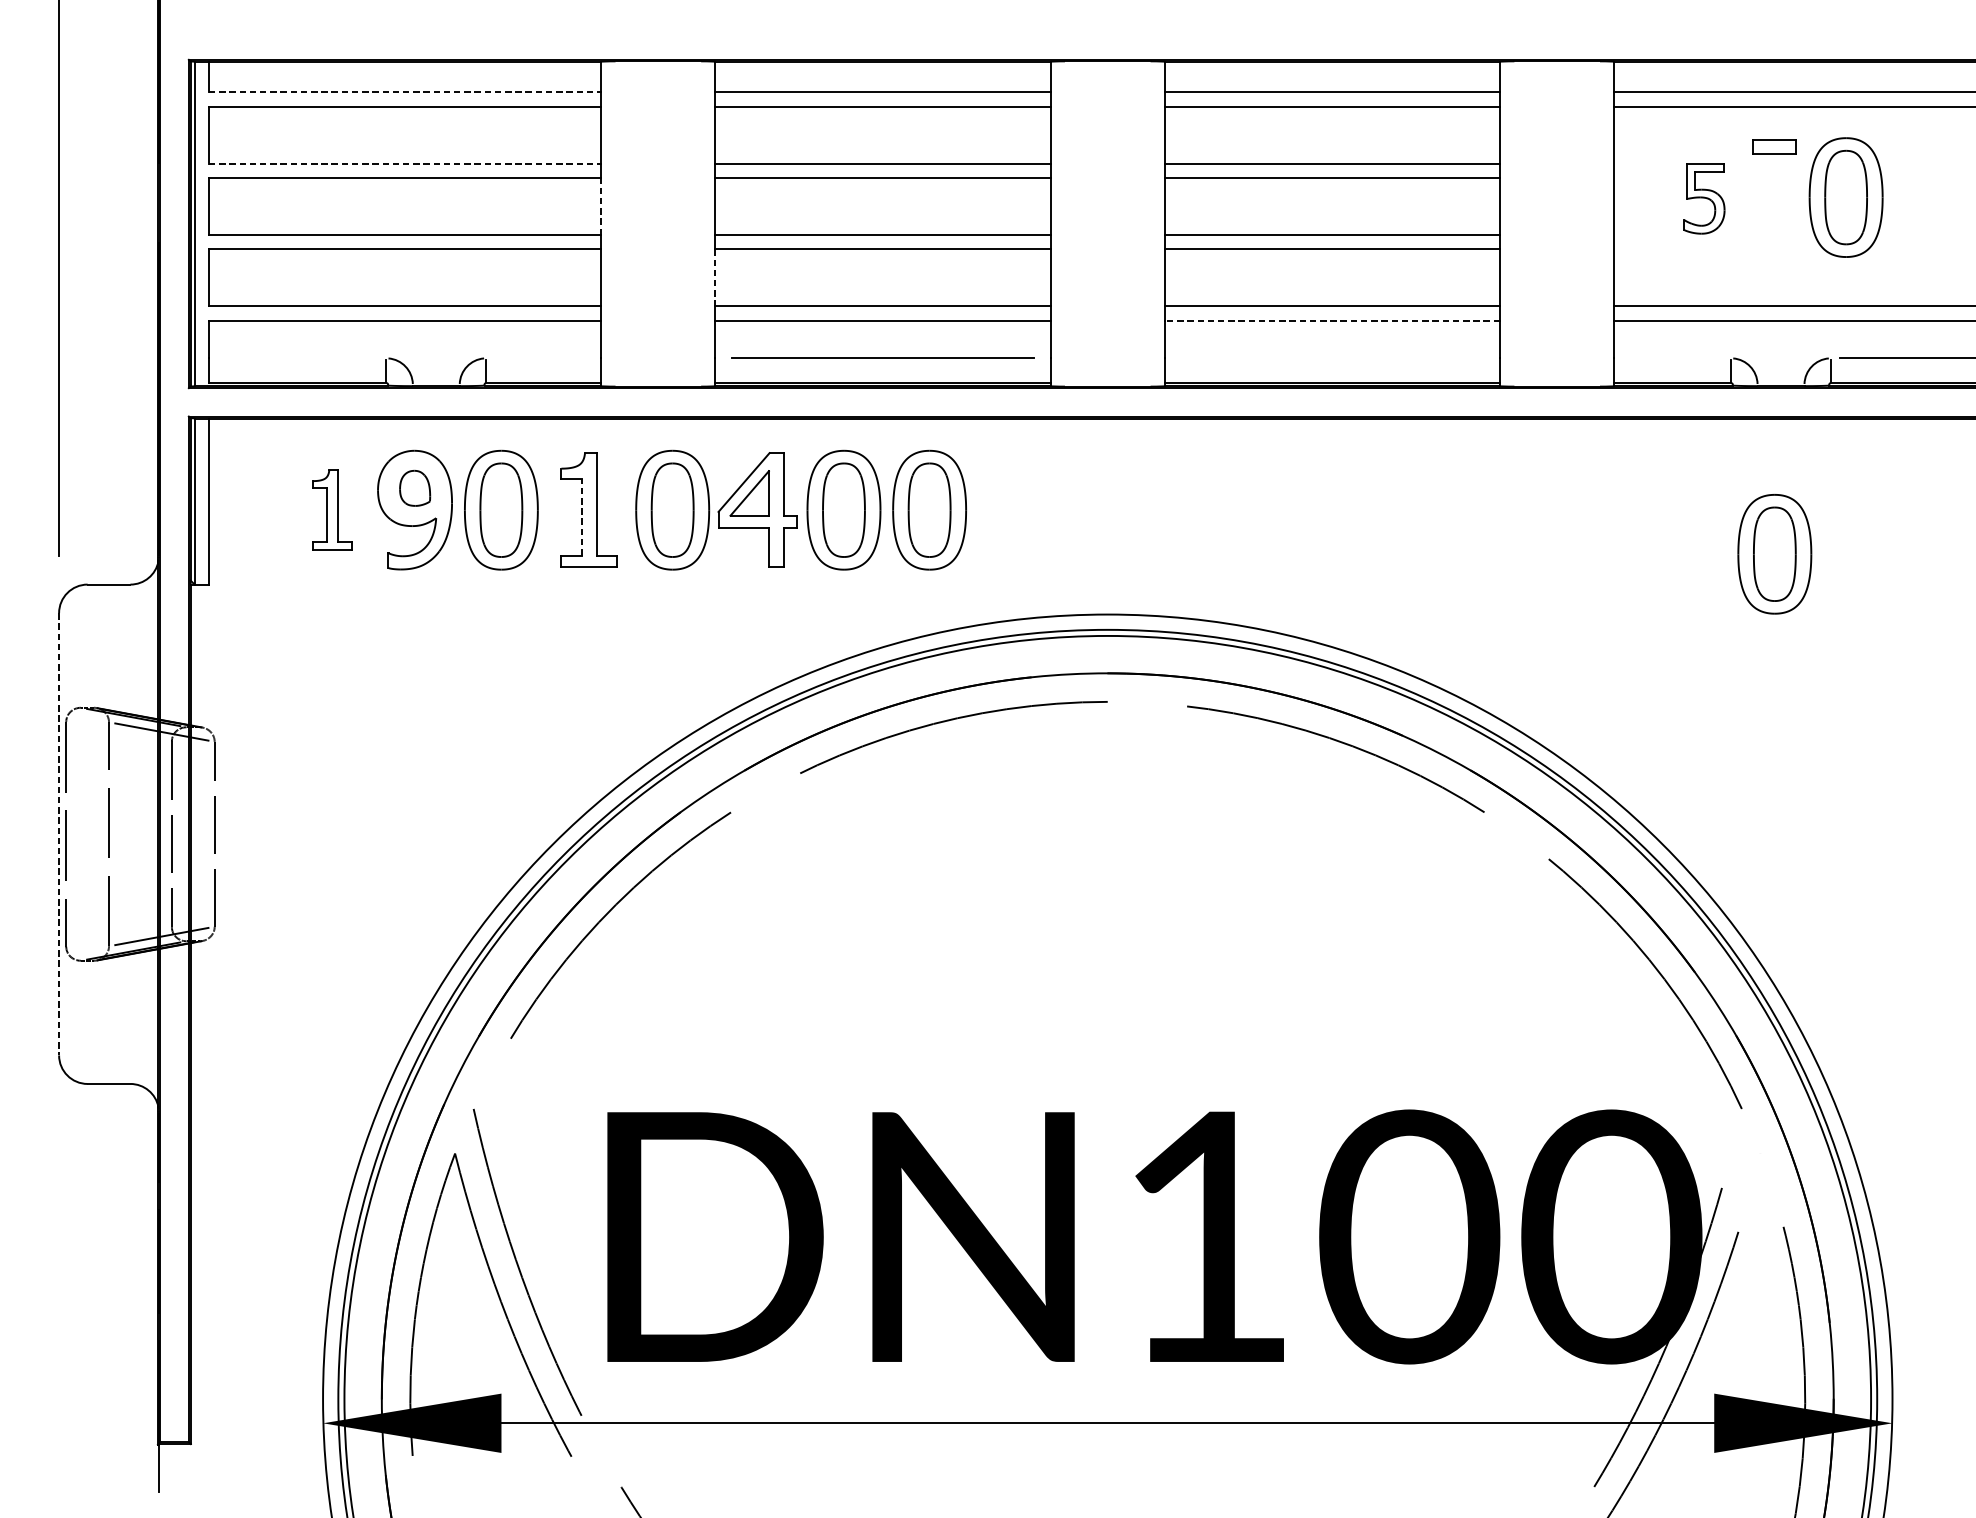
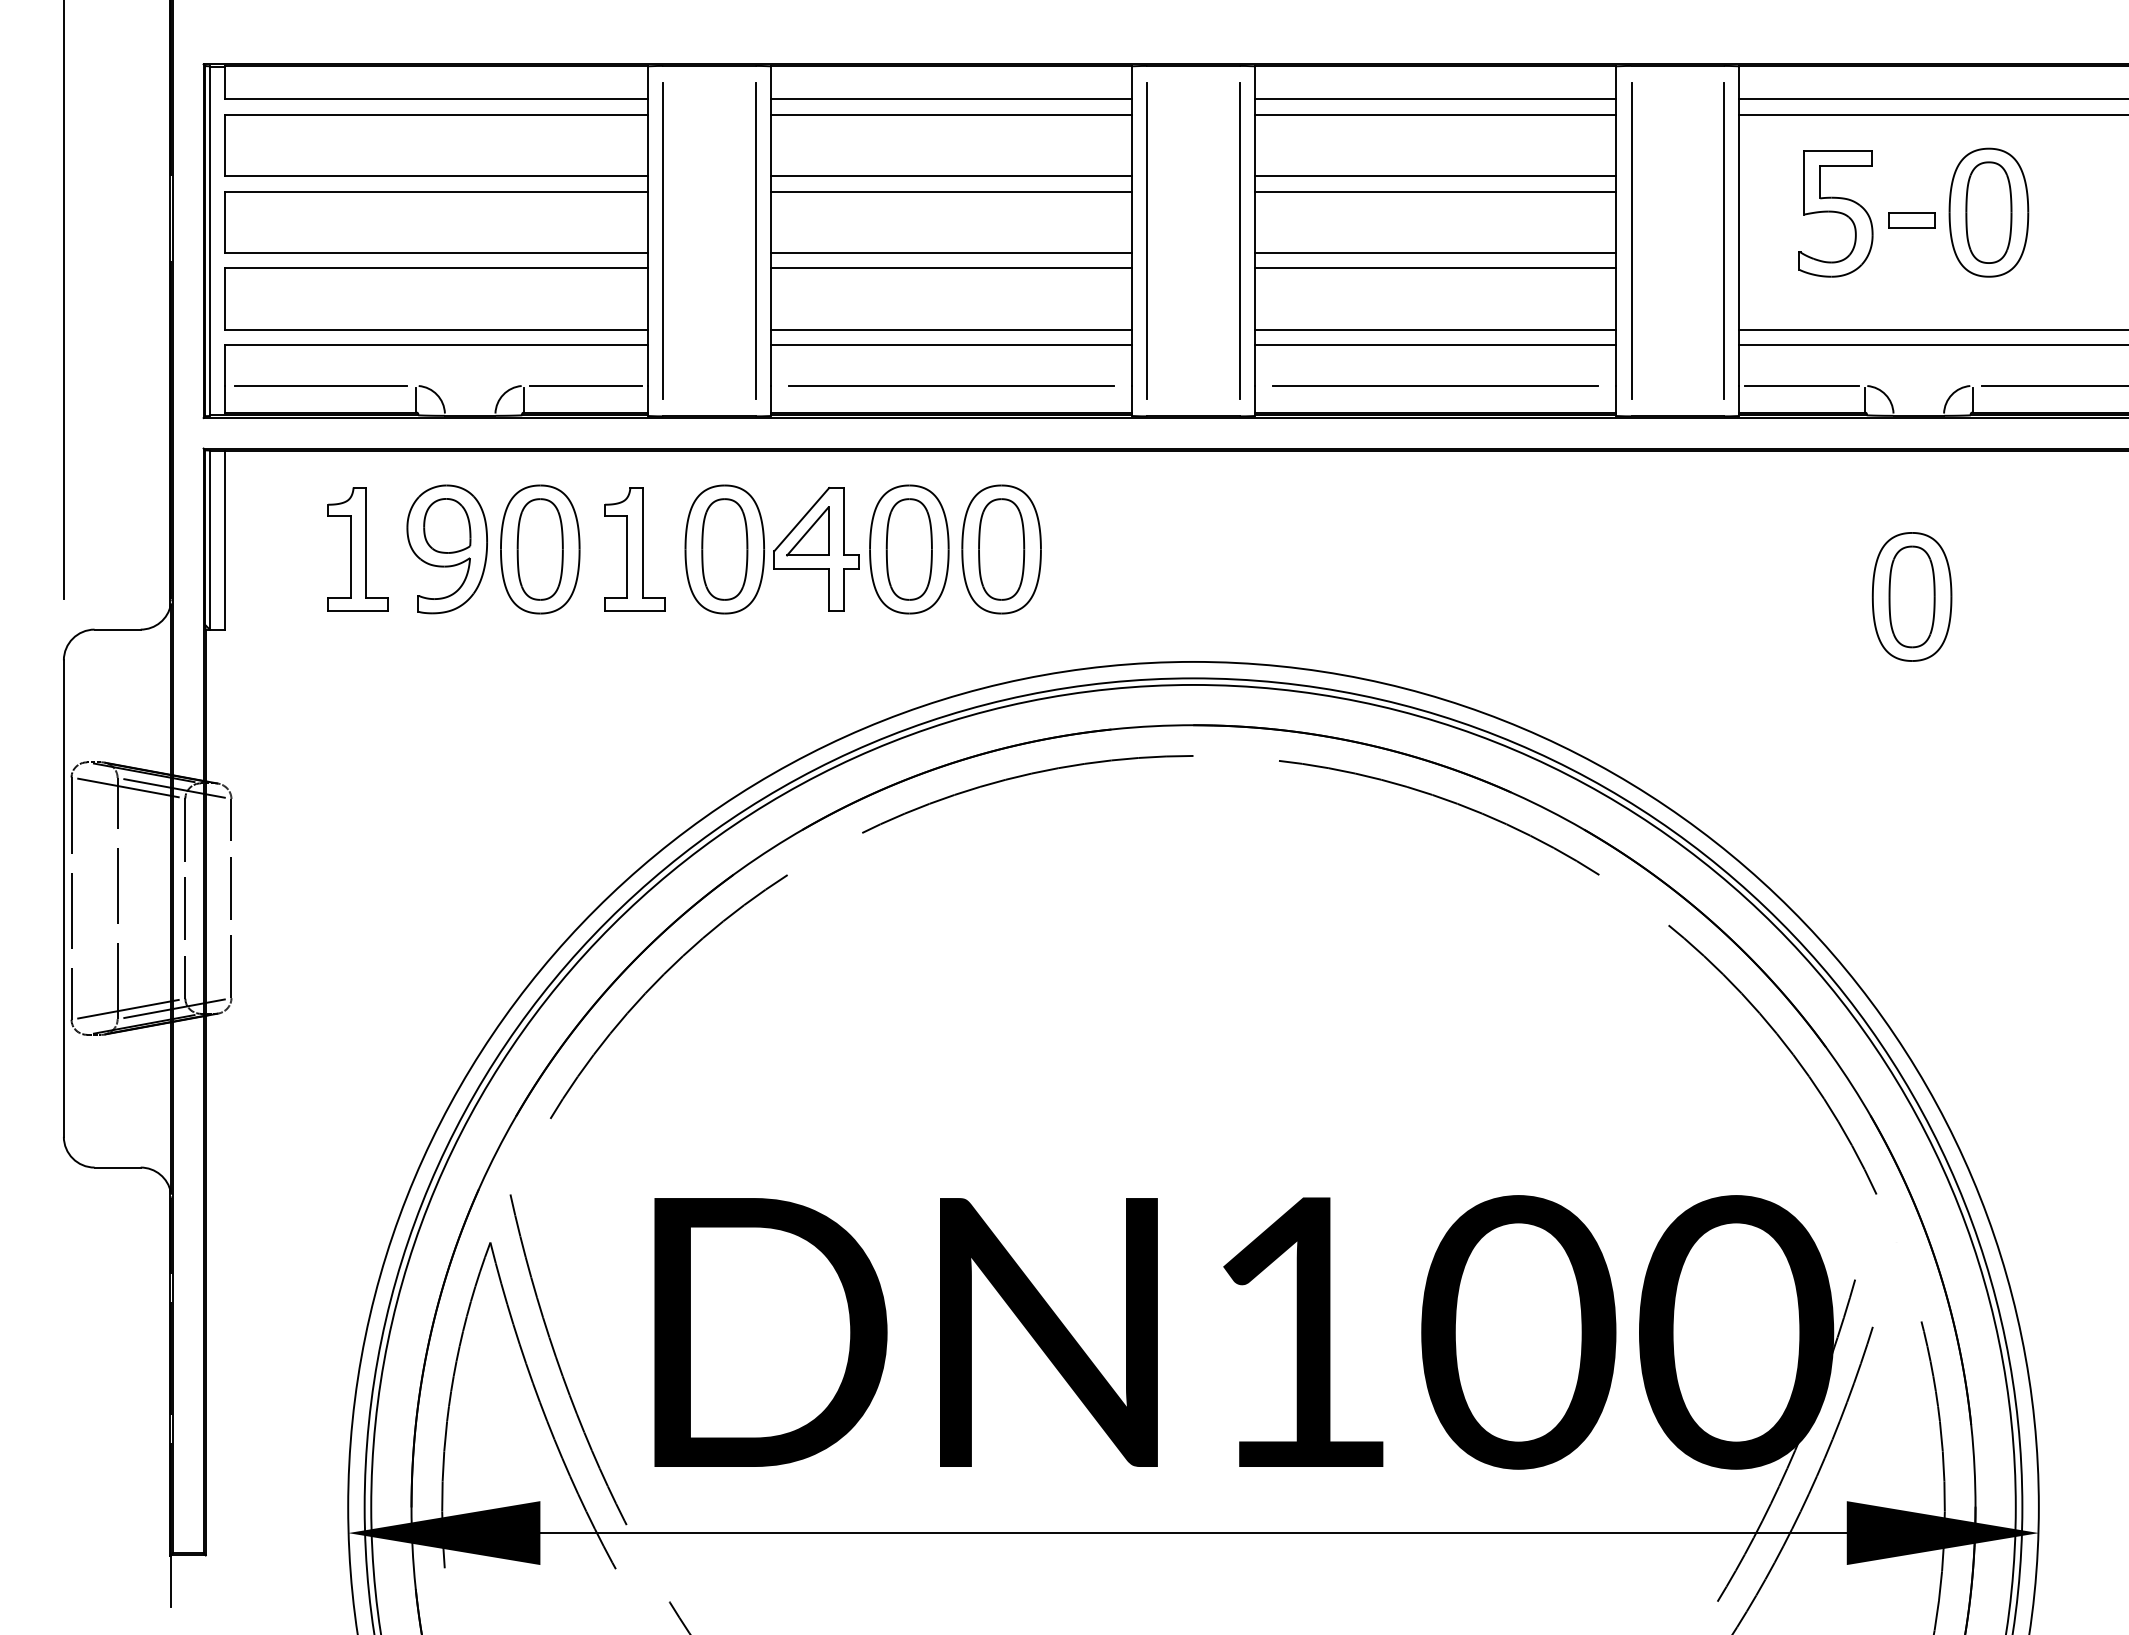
line: (405, 92) -> (437, 99), dashed -> solid
part: (1774, 147) -> (1911, 220), moved
line: (405, 163) -> (437, 176), dashed -> solid
part: (1703, 198) -> (1835, 213), size x1.67
line: (600, 206) -> (647, 222), dashed -> solid
line: (615, 223) -> (663, 240), added
line: (701, 223) -> (755, 240), added
line: (1065, 223) -> (1147, 240), added
line: (1150, 223) -> (1239, 240), added
line: (1514, 223) -> (1631, 240), added
line: (1599, 223) -> (1723, 240), added
line: (715, 278) -> (770, 299), dashed -> solid
line: (1332, 320) -> (1435, 345), dashed -> solid
line: (297, 357) -> (320, 385), added
line: (543, 357) -> (585, 385), added
line: (1332, 357) -> (1435, 385), added
line: (1672, 357) -> (1801, 385), added
part: (415, 487) -> (447, 525), size x1.43
part: (331, 510) -> (357, 549), size x1.43
line: (582, 516) -> (627, 556), dashed -> solid
line: (119, 731) -> (128, 787), added
line: (58, 835) -> (63, 899), dashed -> solid
line: (119, 936) -> (128, 1008), added

